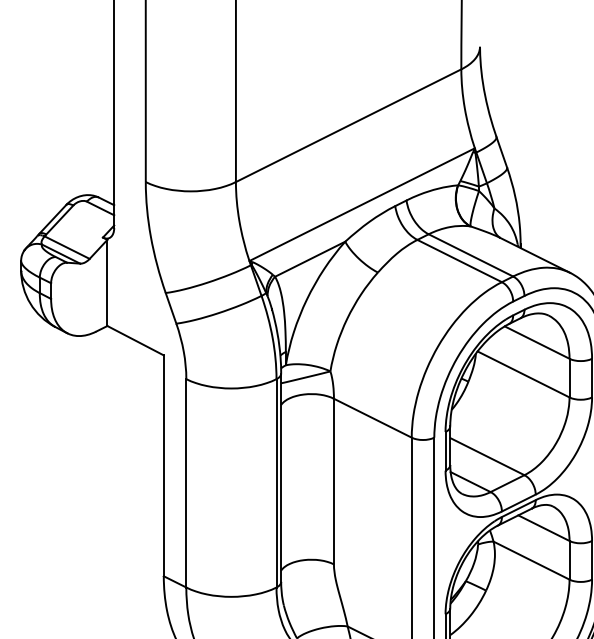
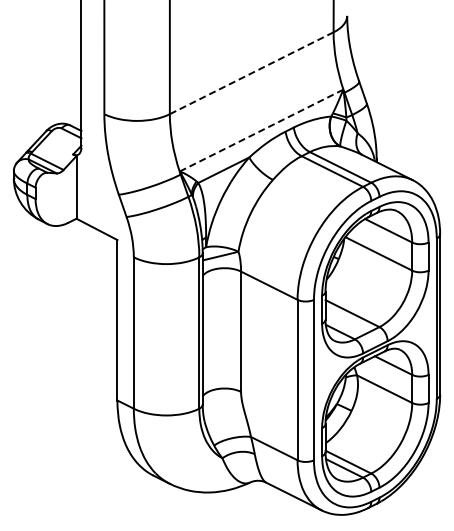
line: (348, 126) -> (251, 73), solid -> dashed
line: (362, 204) -> (261, 130), solid -> dashed

